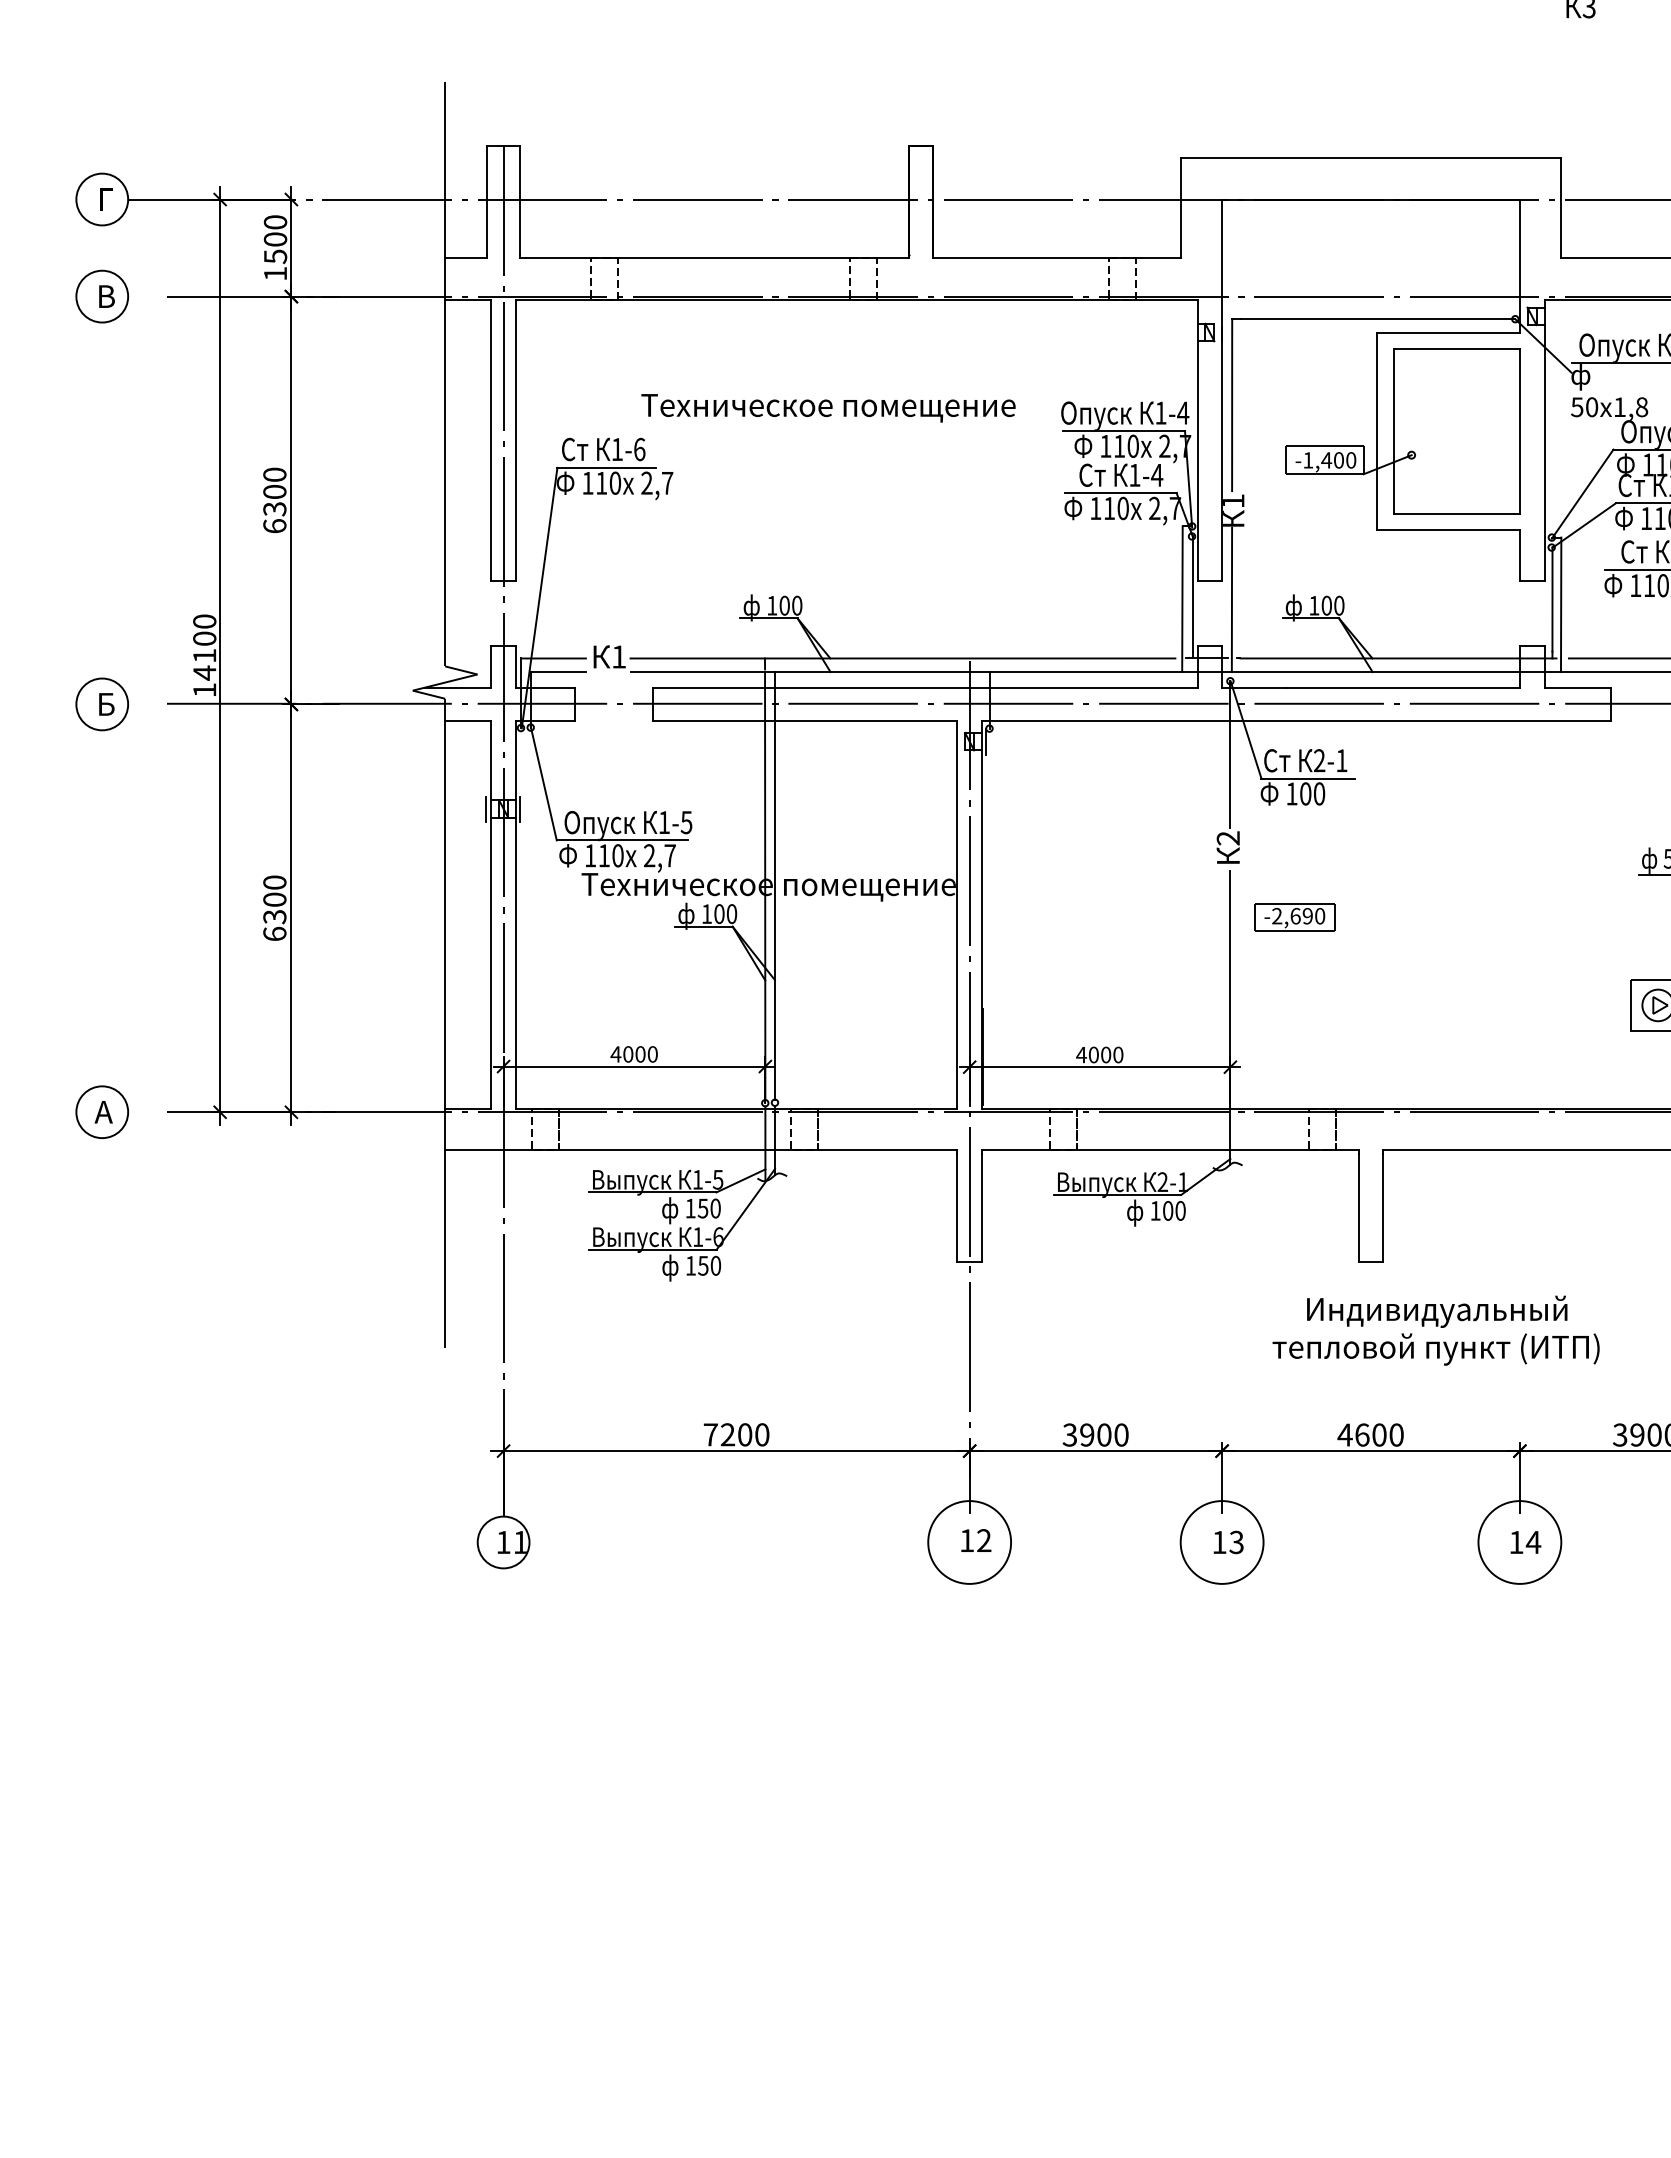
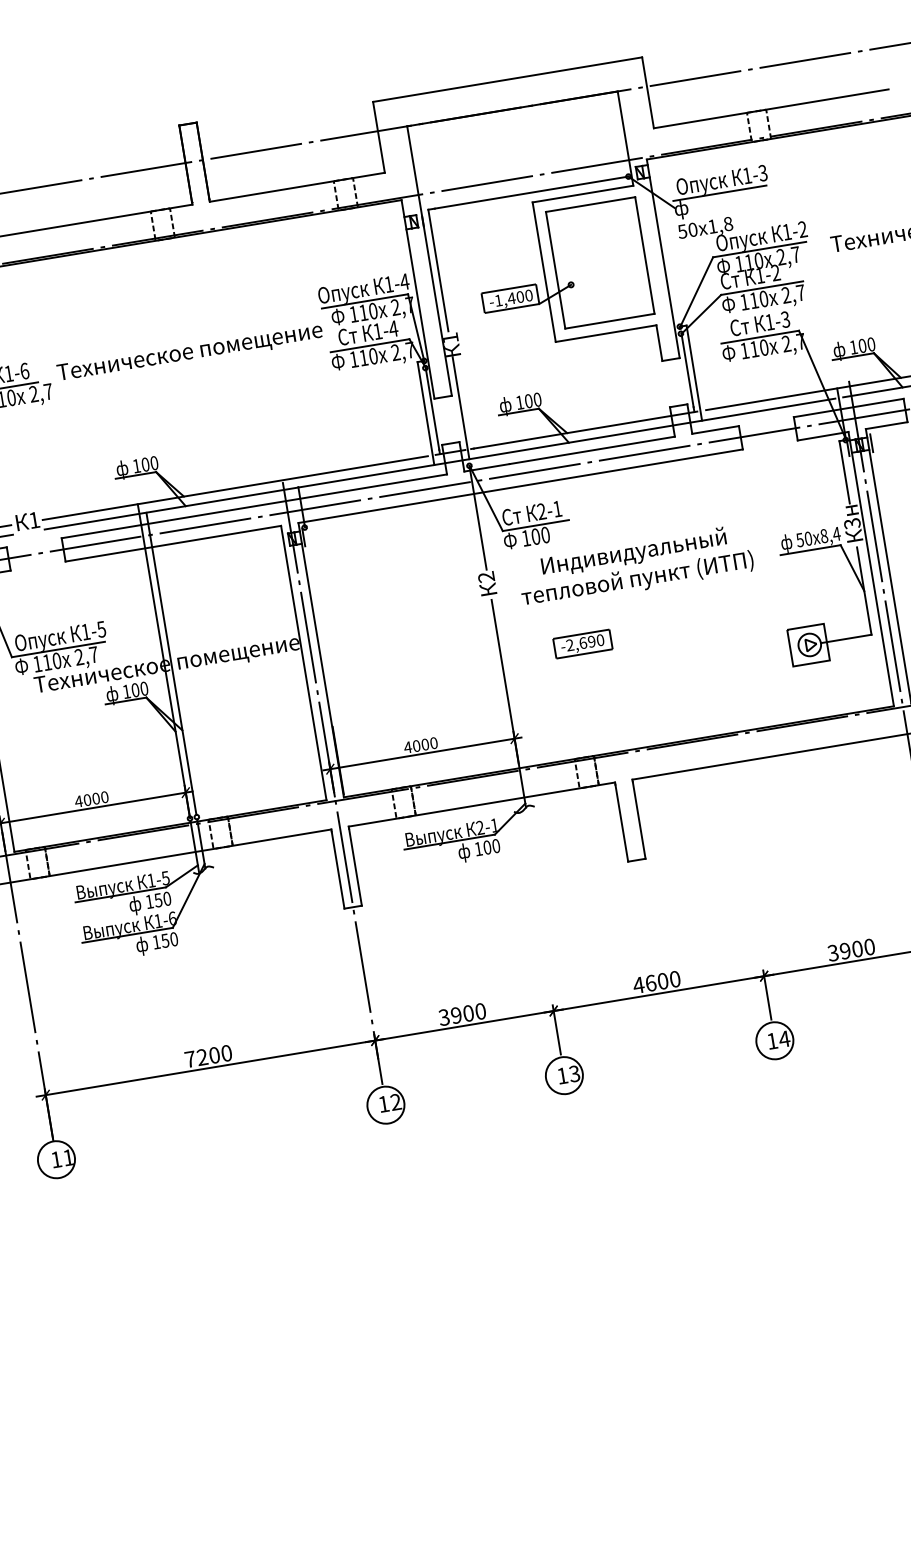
text: (828, 408) -> (190, 353), moved
part: (1294, 917) -> (582, 644), moved
text: (1435, 1330) -> (635, 566), moved
circle: (969, 1542) -> (385, 1105), size x0.62
circle: (1222, 1542) -> (564, 1075), size x0.62
circle: (1519, 1542) -> (774, 1040), size x0.62

